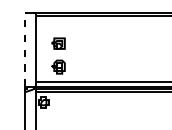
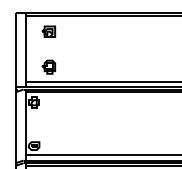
part: (58, 43) -> (48, 31), moved
line: (25, 50) -> (15, 50), dashed -> solid

